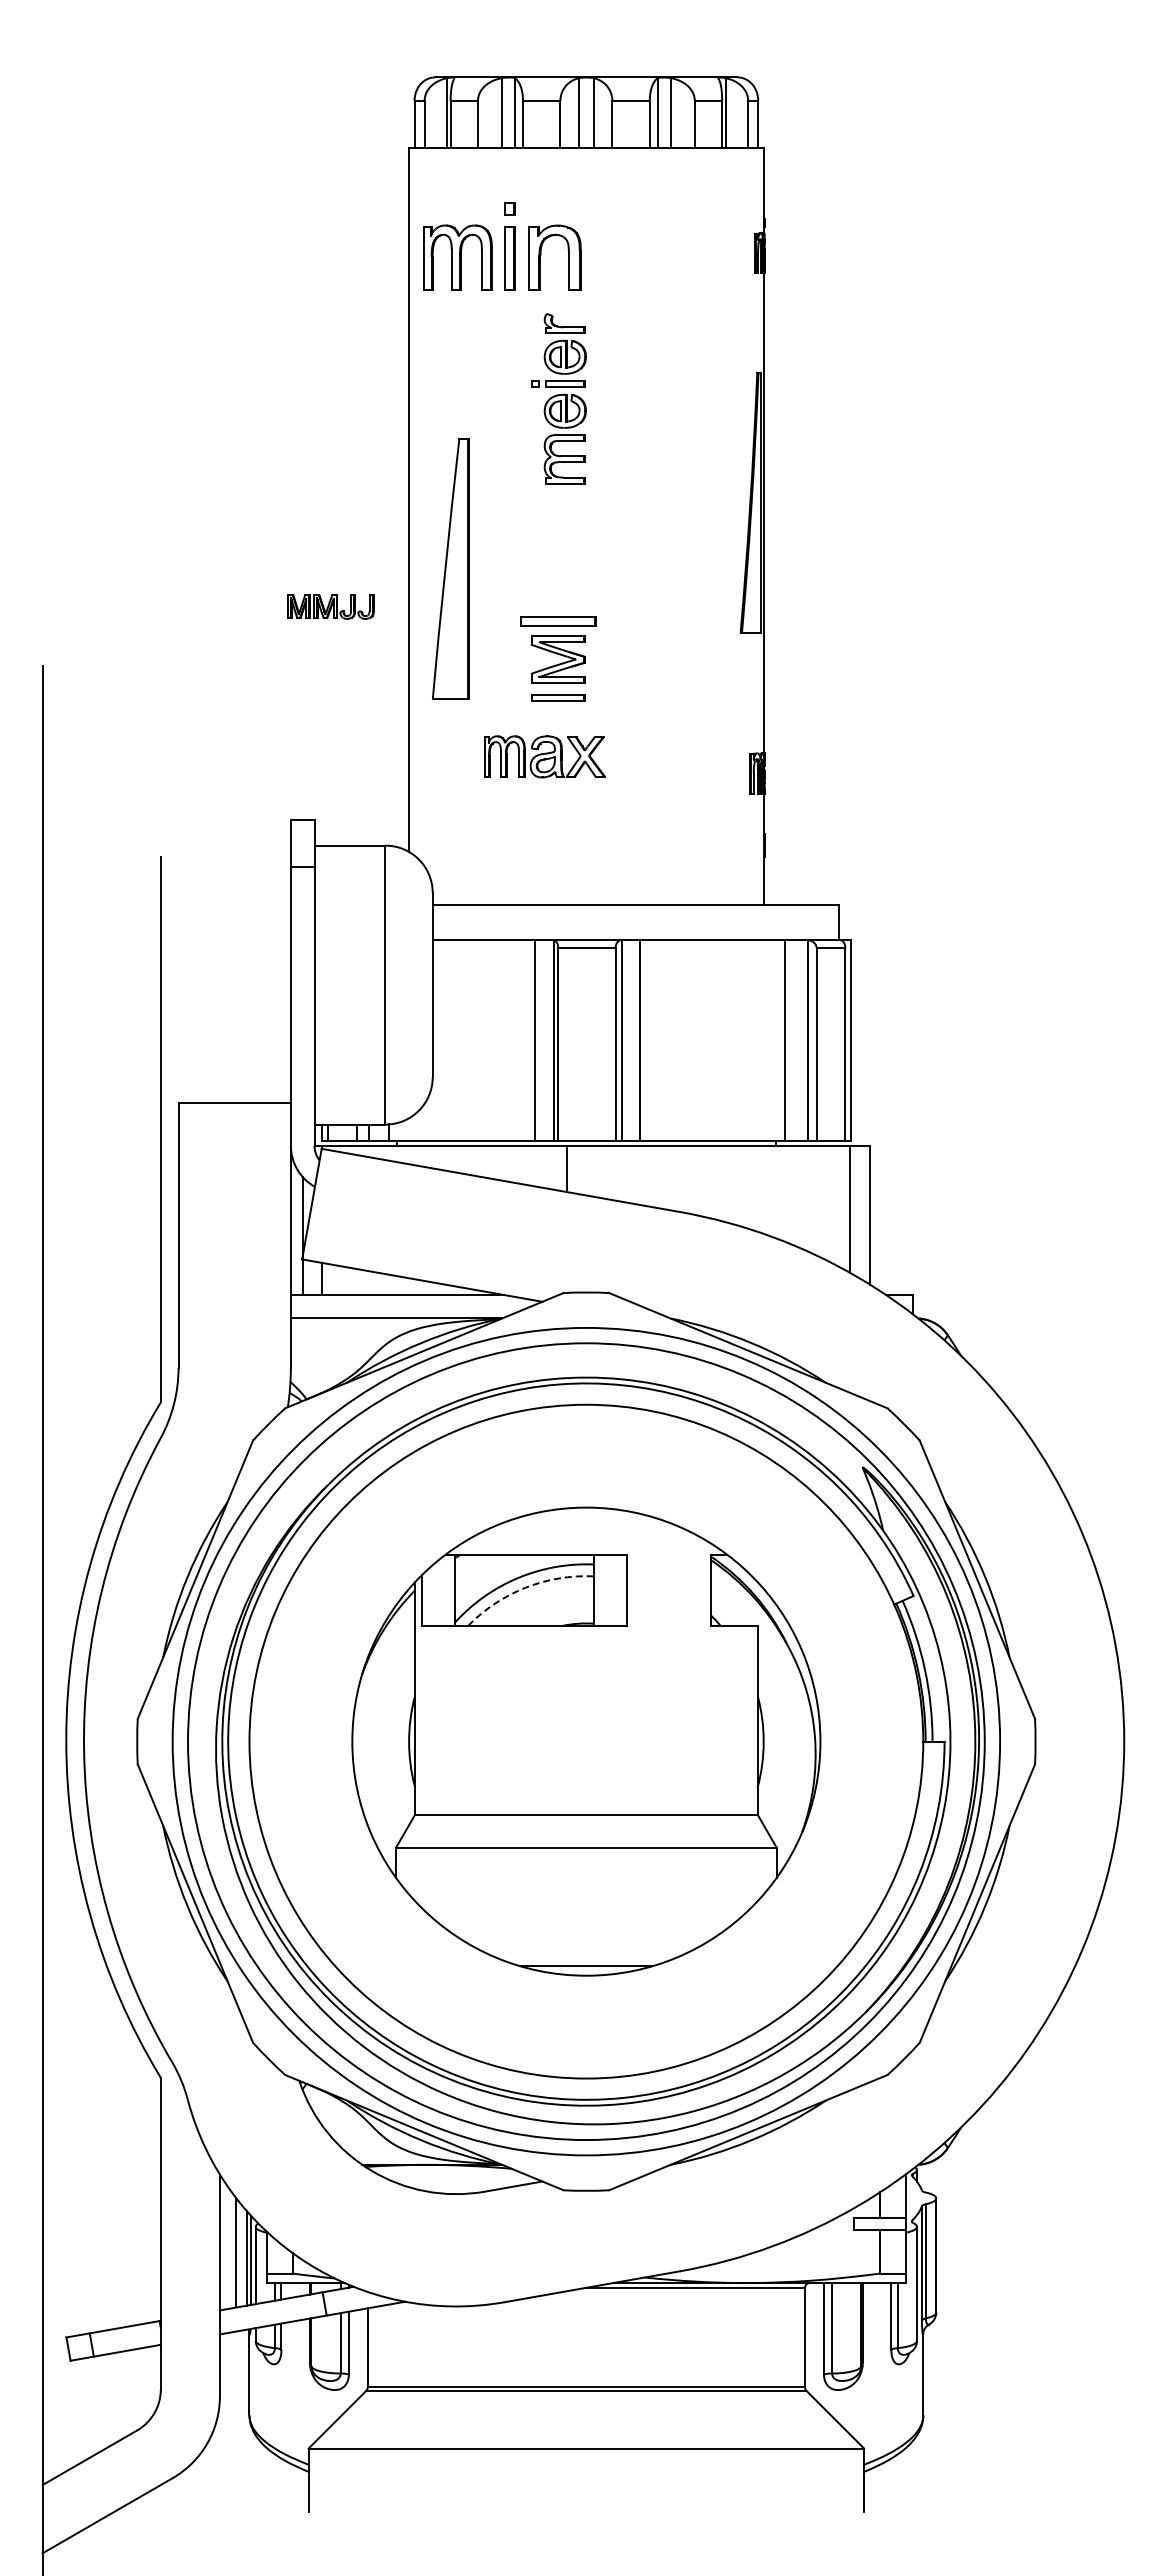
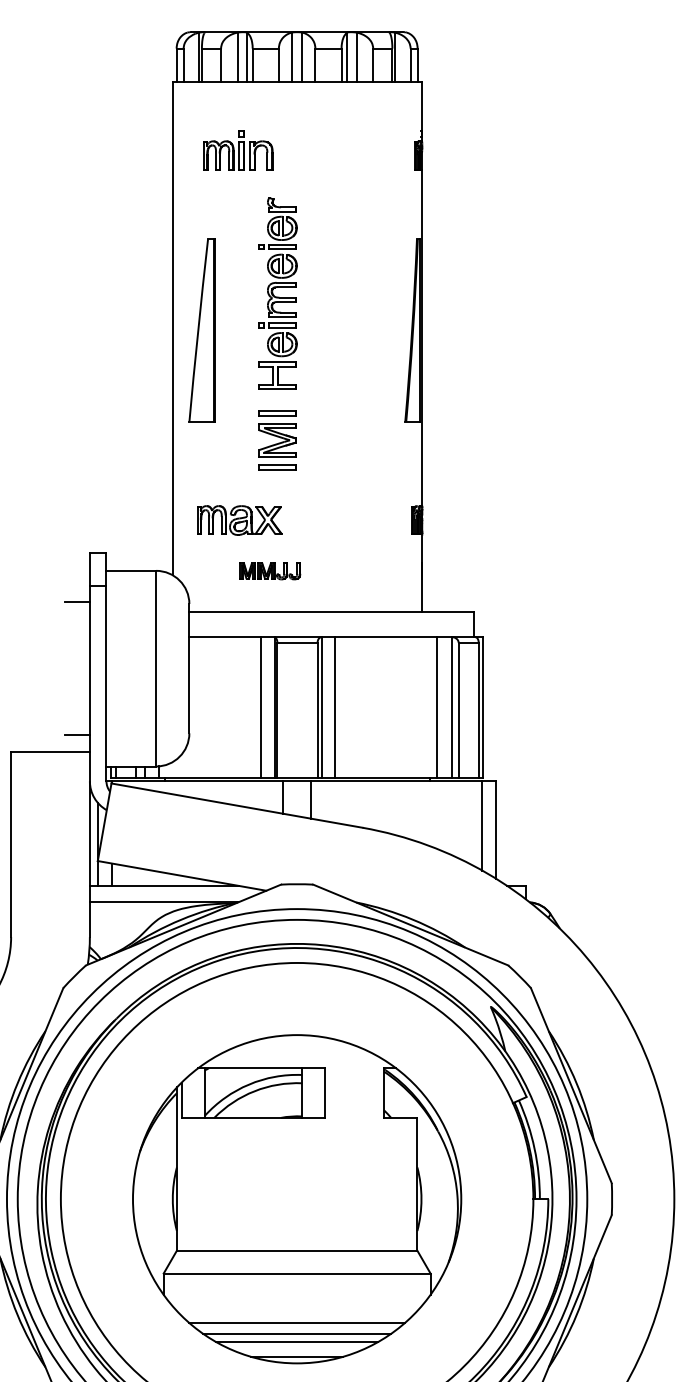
part: (502, 245) -> (238, 149), size x0.62
part: (558, 539) -> (277, 356), added
part: (450, 568) -> (201, 330), moved
part: (330, 606) -> (269, 570), moved
part: (558, 620) -> (277, 412), size x0.71
part: (544, 756) -> (239, 520), moved
line: (272, 890) -> (77, 602), added
line: (272, 1079) -> (77, 734), added
line: (606, 1171) -> (311, 799), added
arc: (525, 1587) -> (254, 1091), dashed -> solid
line: (586, 1917) -> (297, 1322), added
line: (586, 1933) -> (297, 1333), added
line: (586, 1944) -> (297, 1341), added

